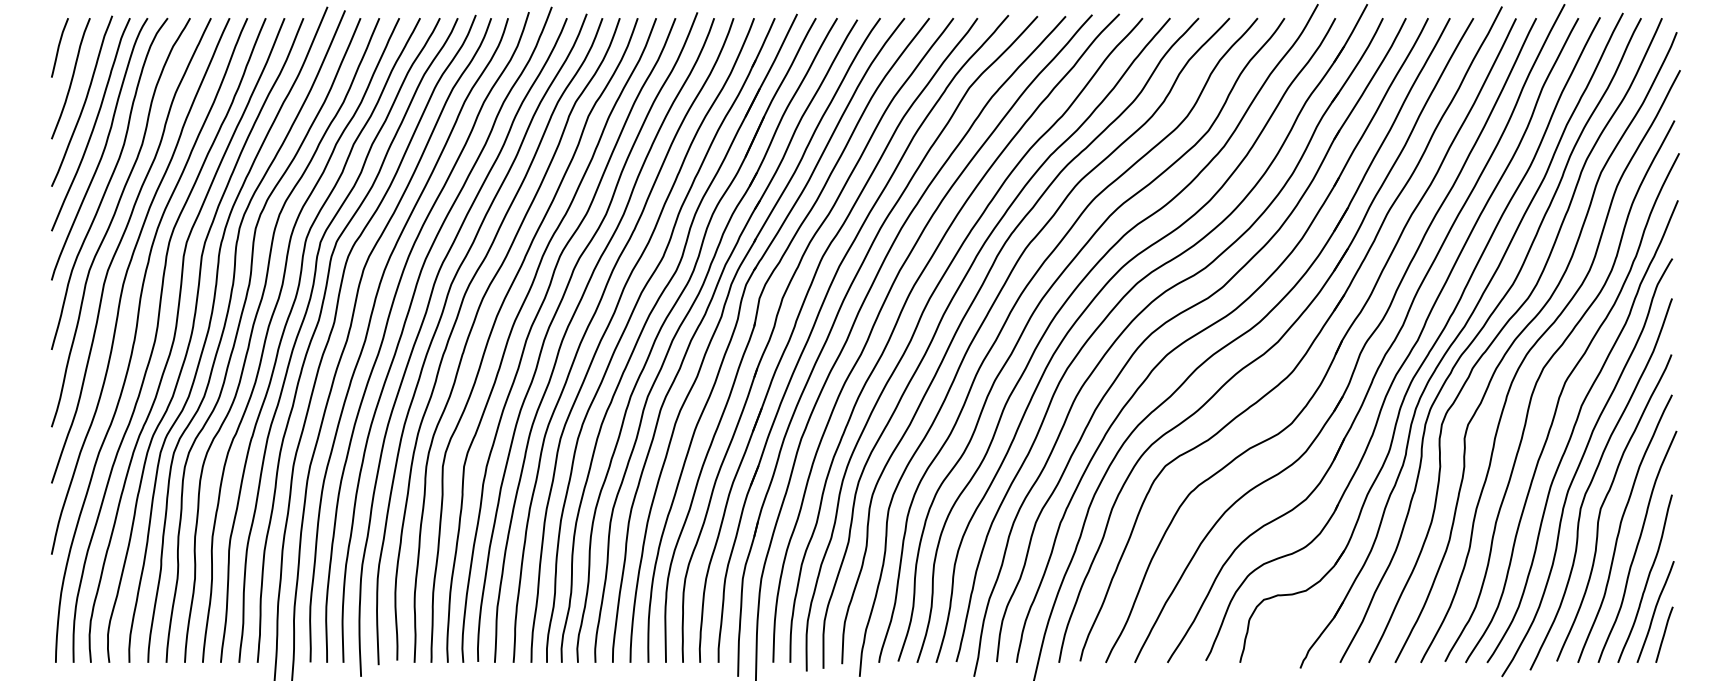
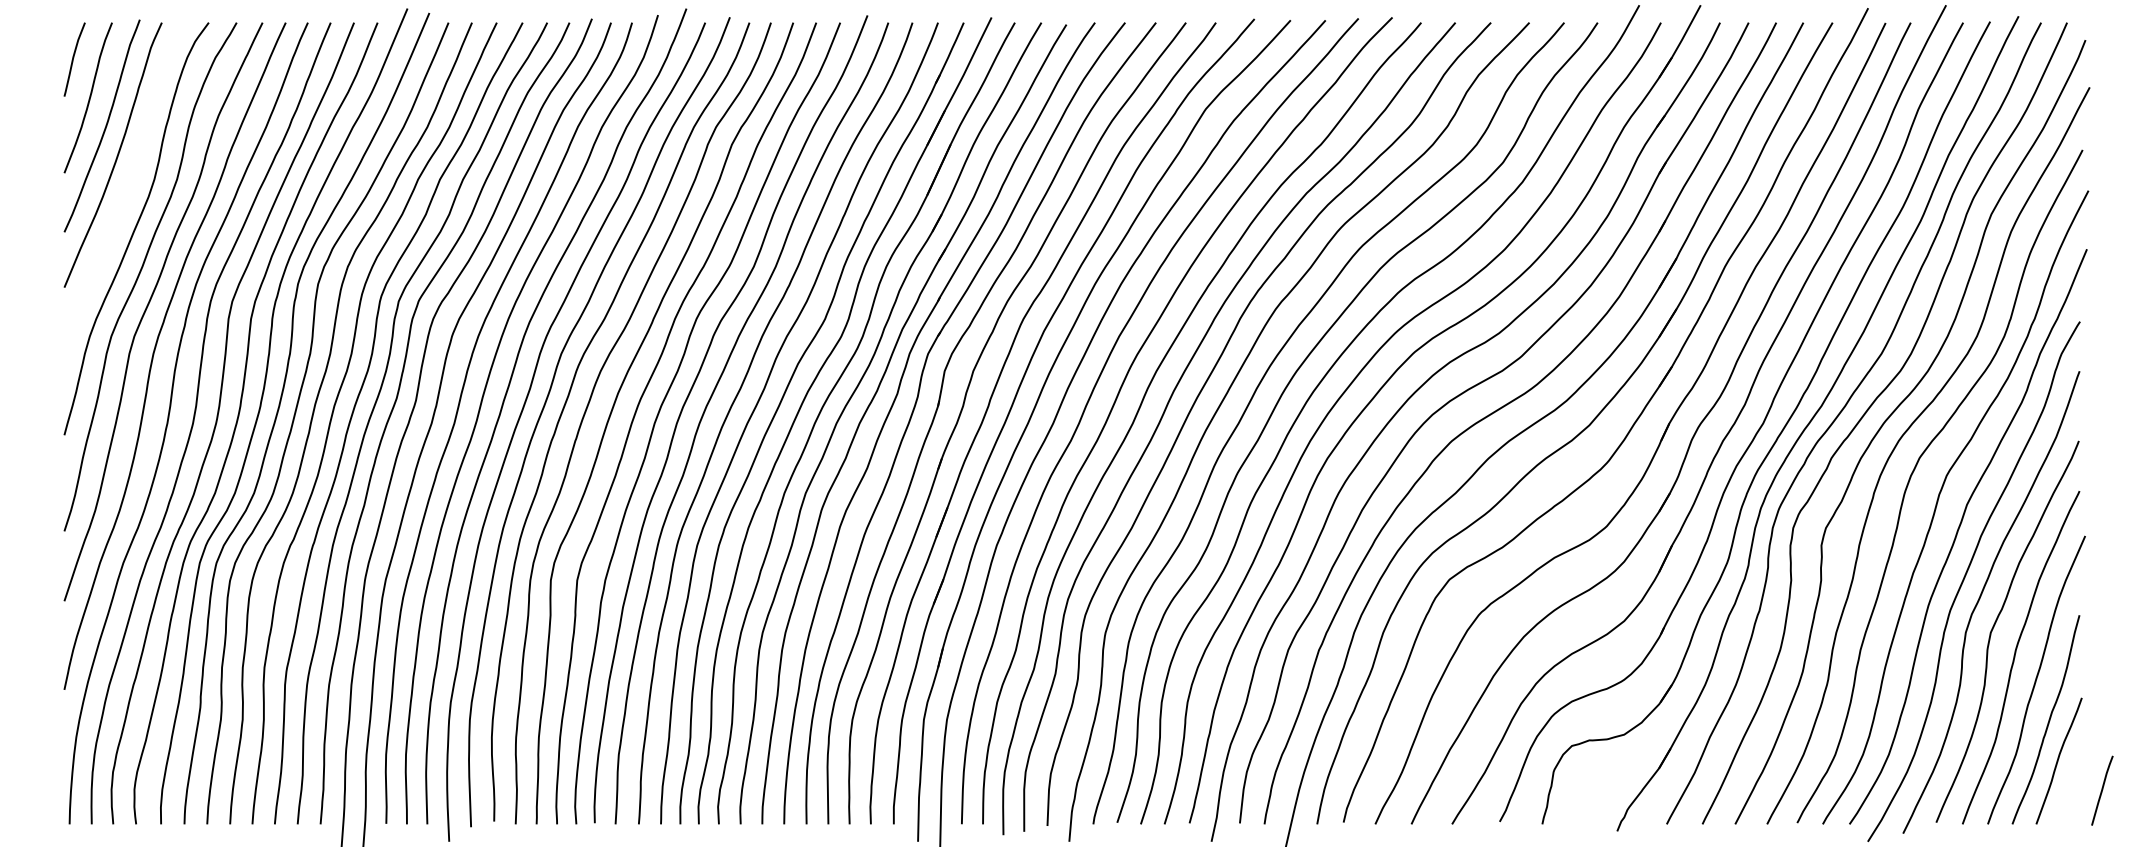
curve: (102, 151) -> (127, 188), removed
line: (1664, 634) -> (2102, 790), moved

